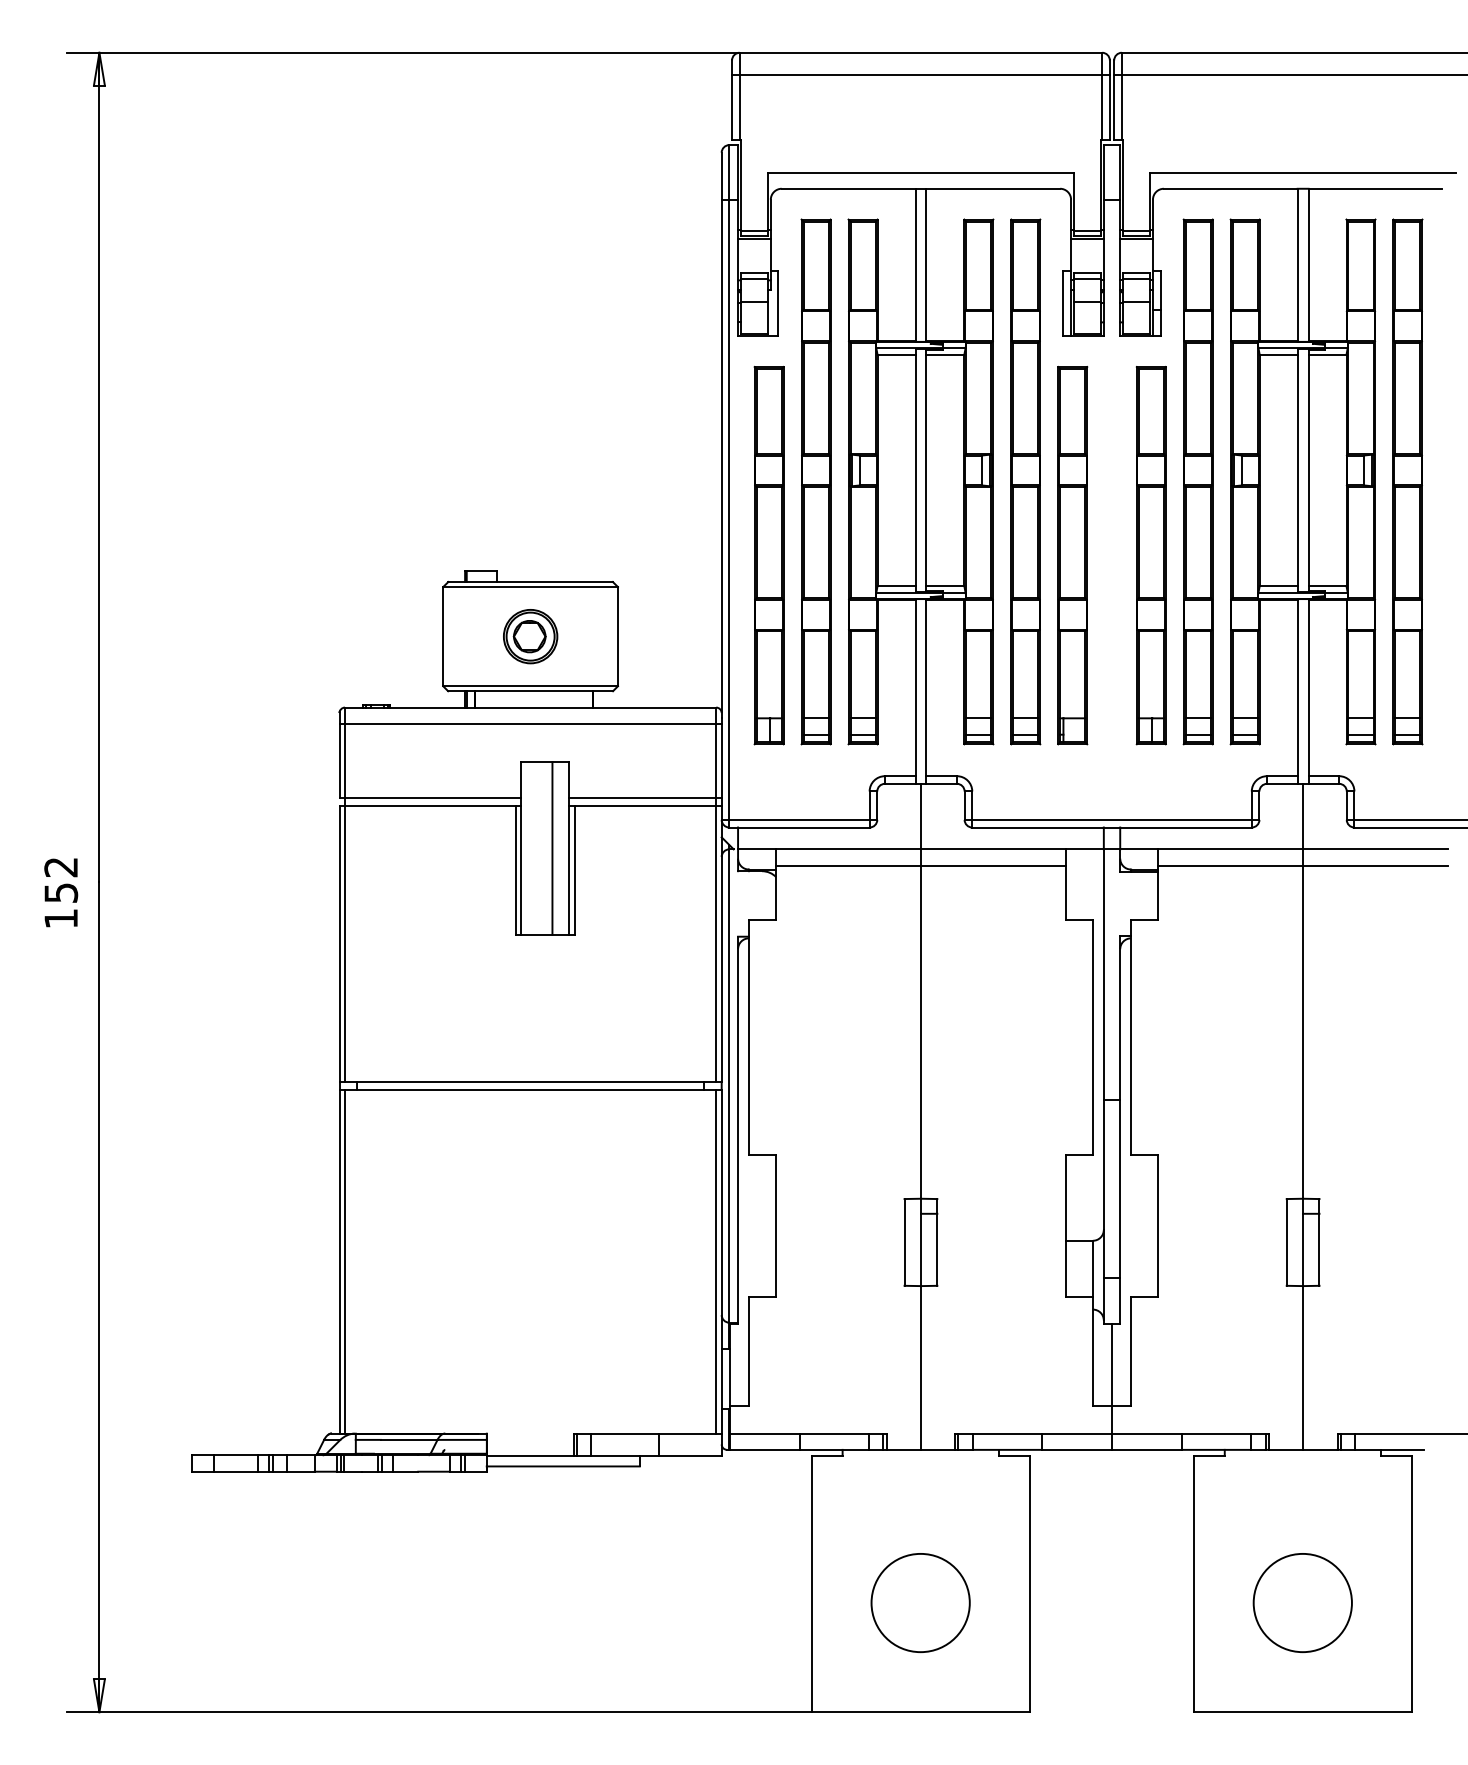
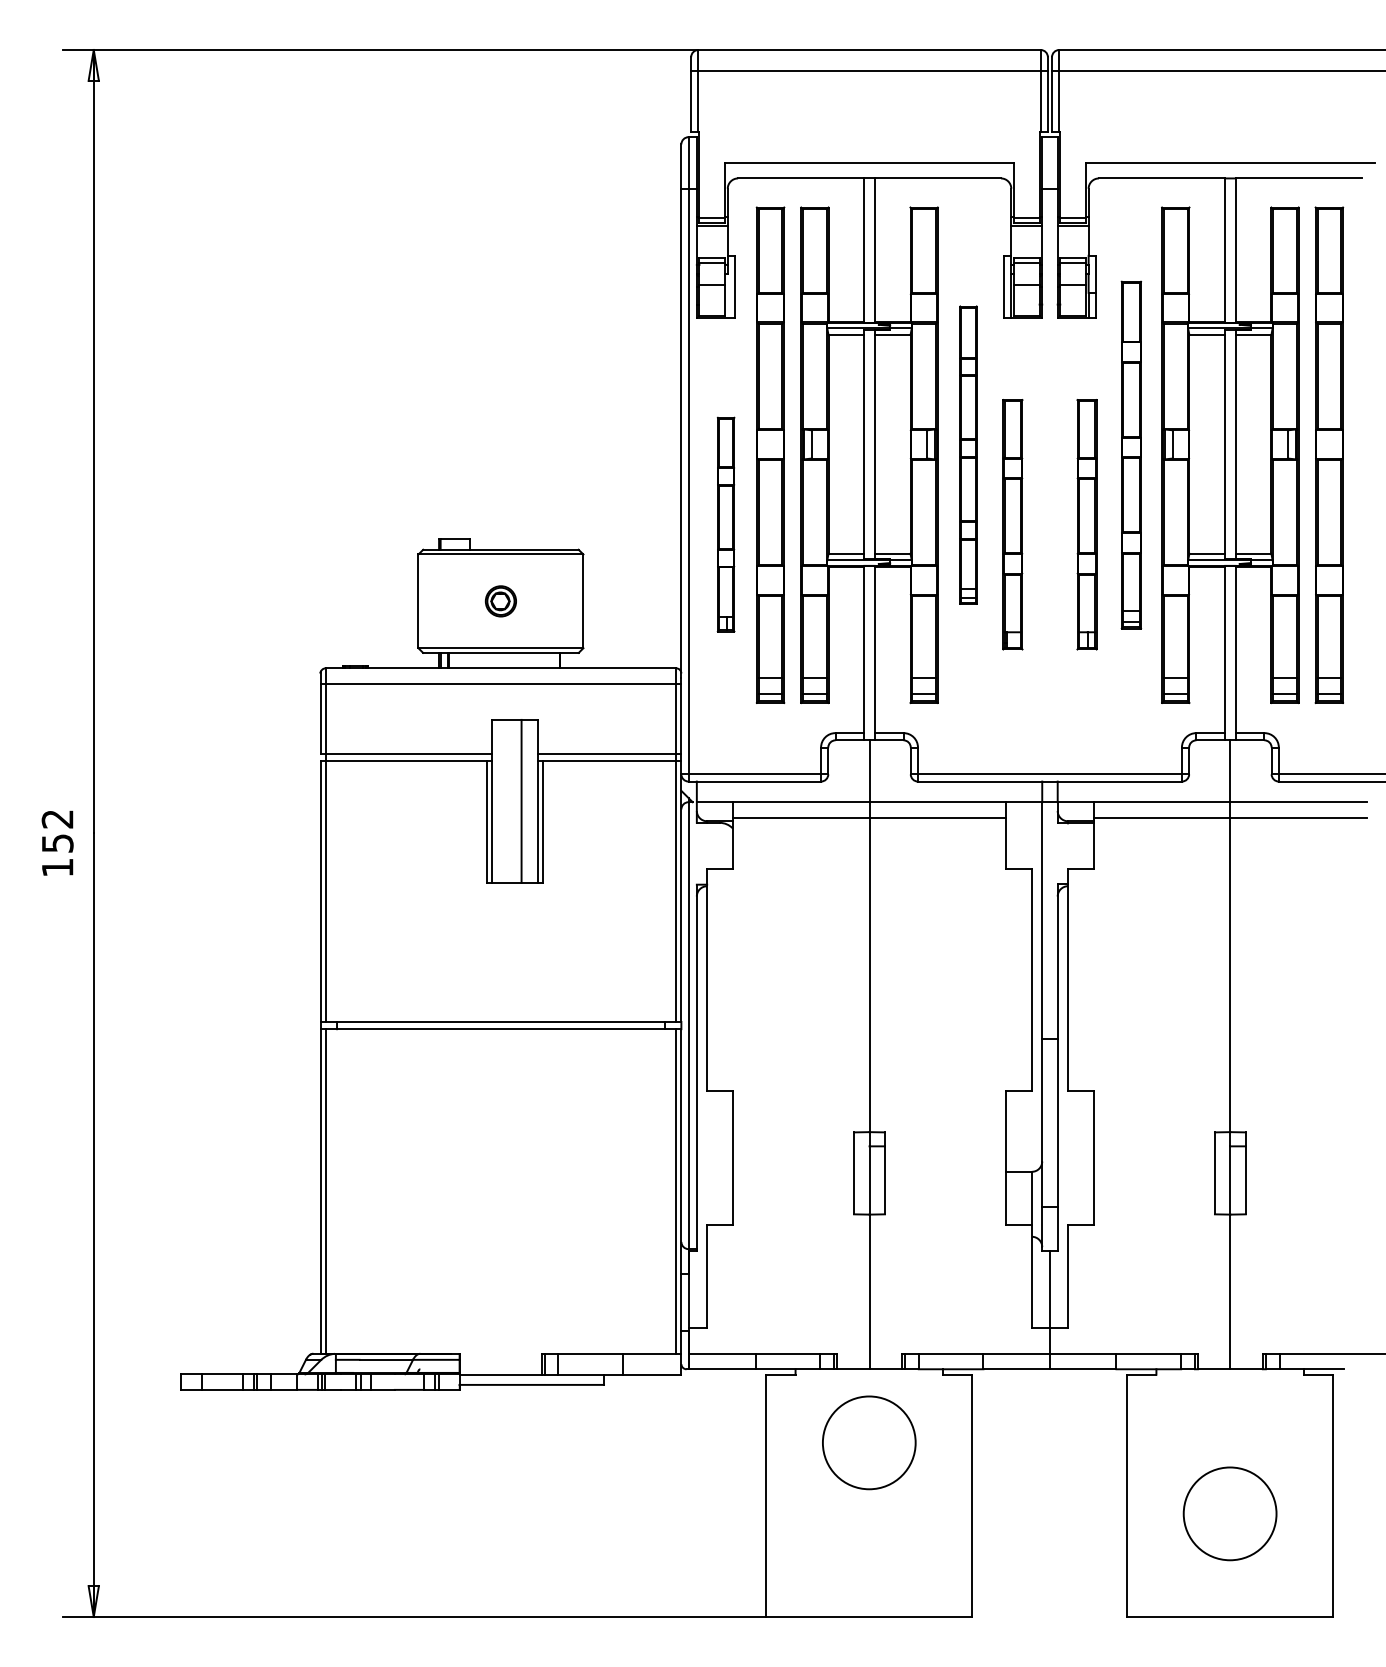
part: (1025, 481) -> (968, 454), size x0.6
part: (1198, 481) -> (1131, 454), size x0.7
part: (768, 555) -> (725, 524), size x0.6
part: (1072, 555) -> (1012, 524), size x0.7
part: (1150, 555) -> (1086, 524), size x0.7
part: (530, 636) -> (500, 601), size x0.6
circle: (920, 1602) -> (869, 1442), moved

